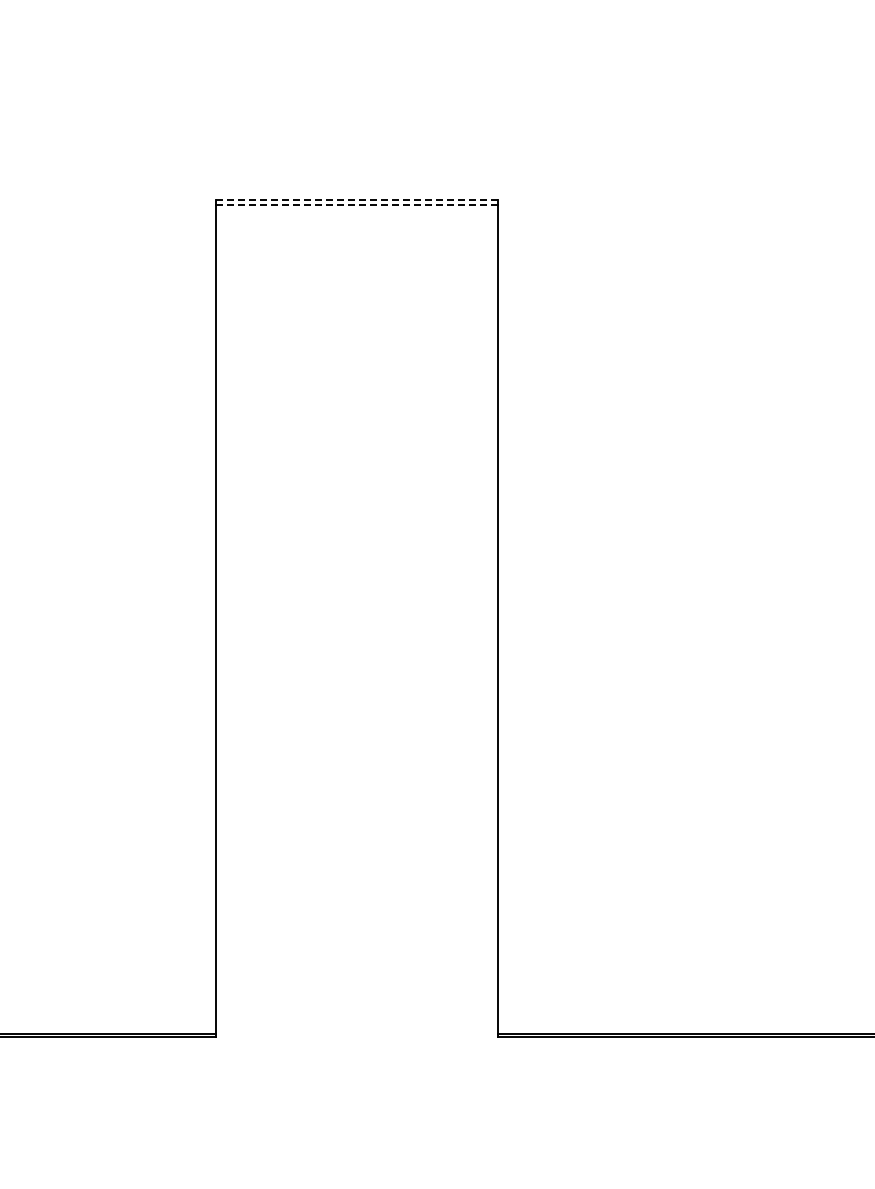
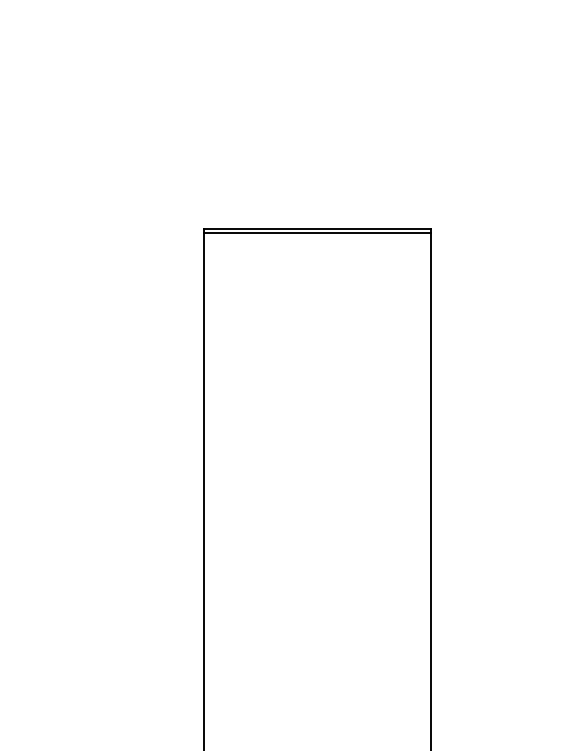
line: (356, 199) -> (317, 228), dashed -> solid
line: (356, 205) -> (317, 233), dashed -> solid

